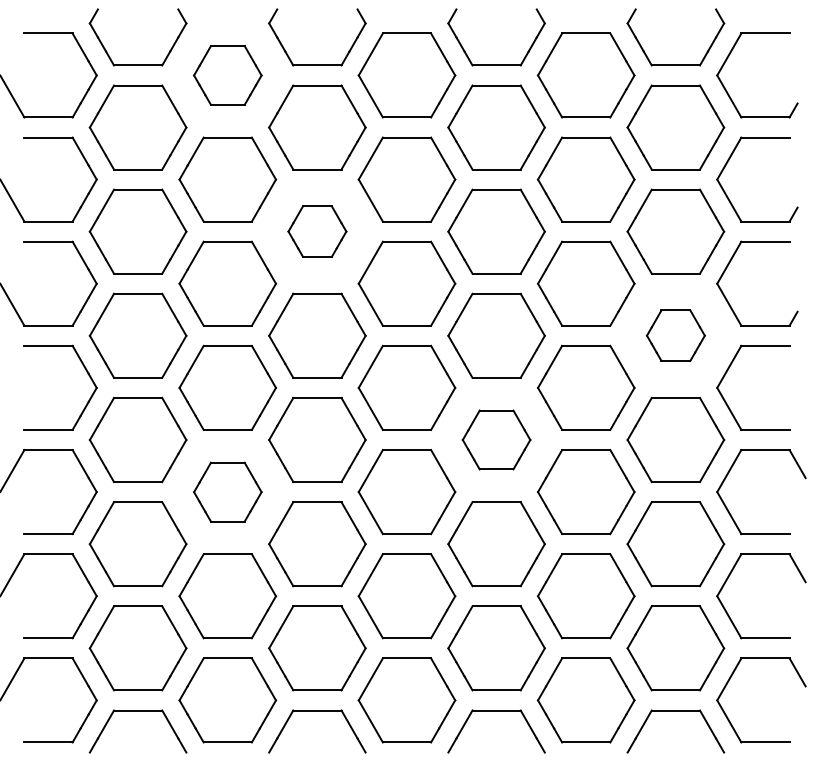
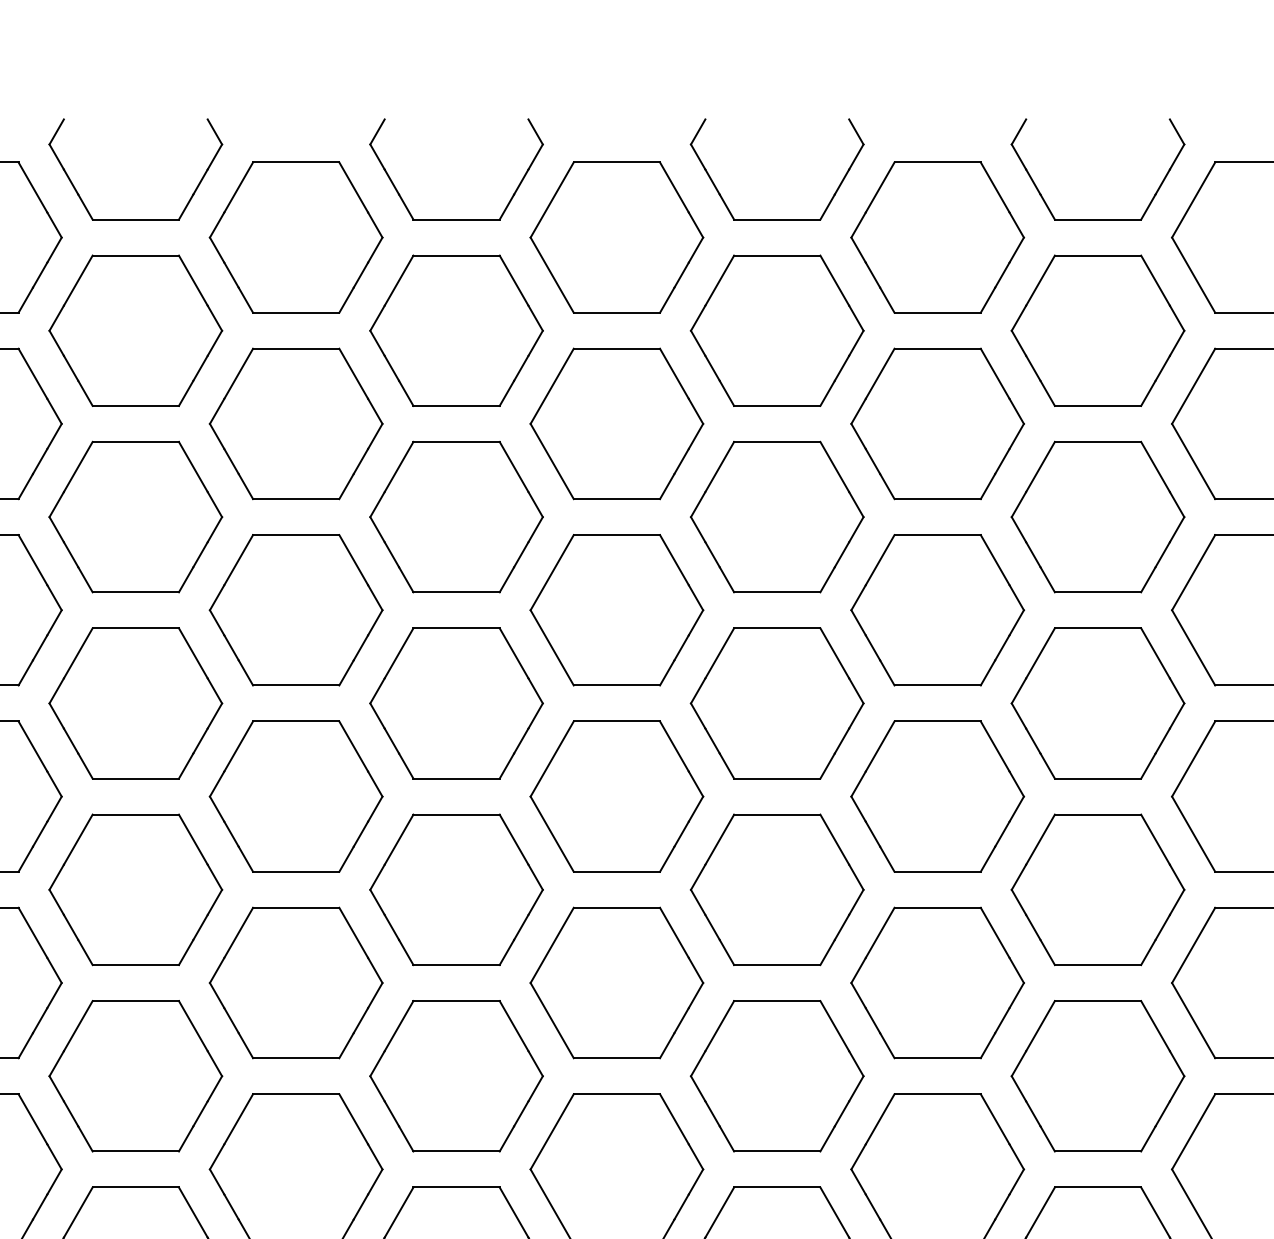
part: (227, 75) -> (295, 237), size x1.43
part: (317, 231) -> (456, 516), size x1.67
part: (675, 335) -> (1097, 702), size x1.67
part: (496, 439) -> (777, 888), size x1.43
part: (227, 492) -> (295, 983), size x1.43

